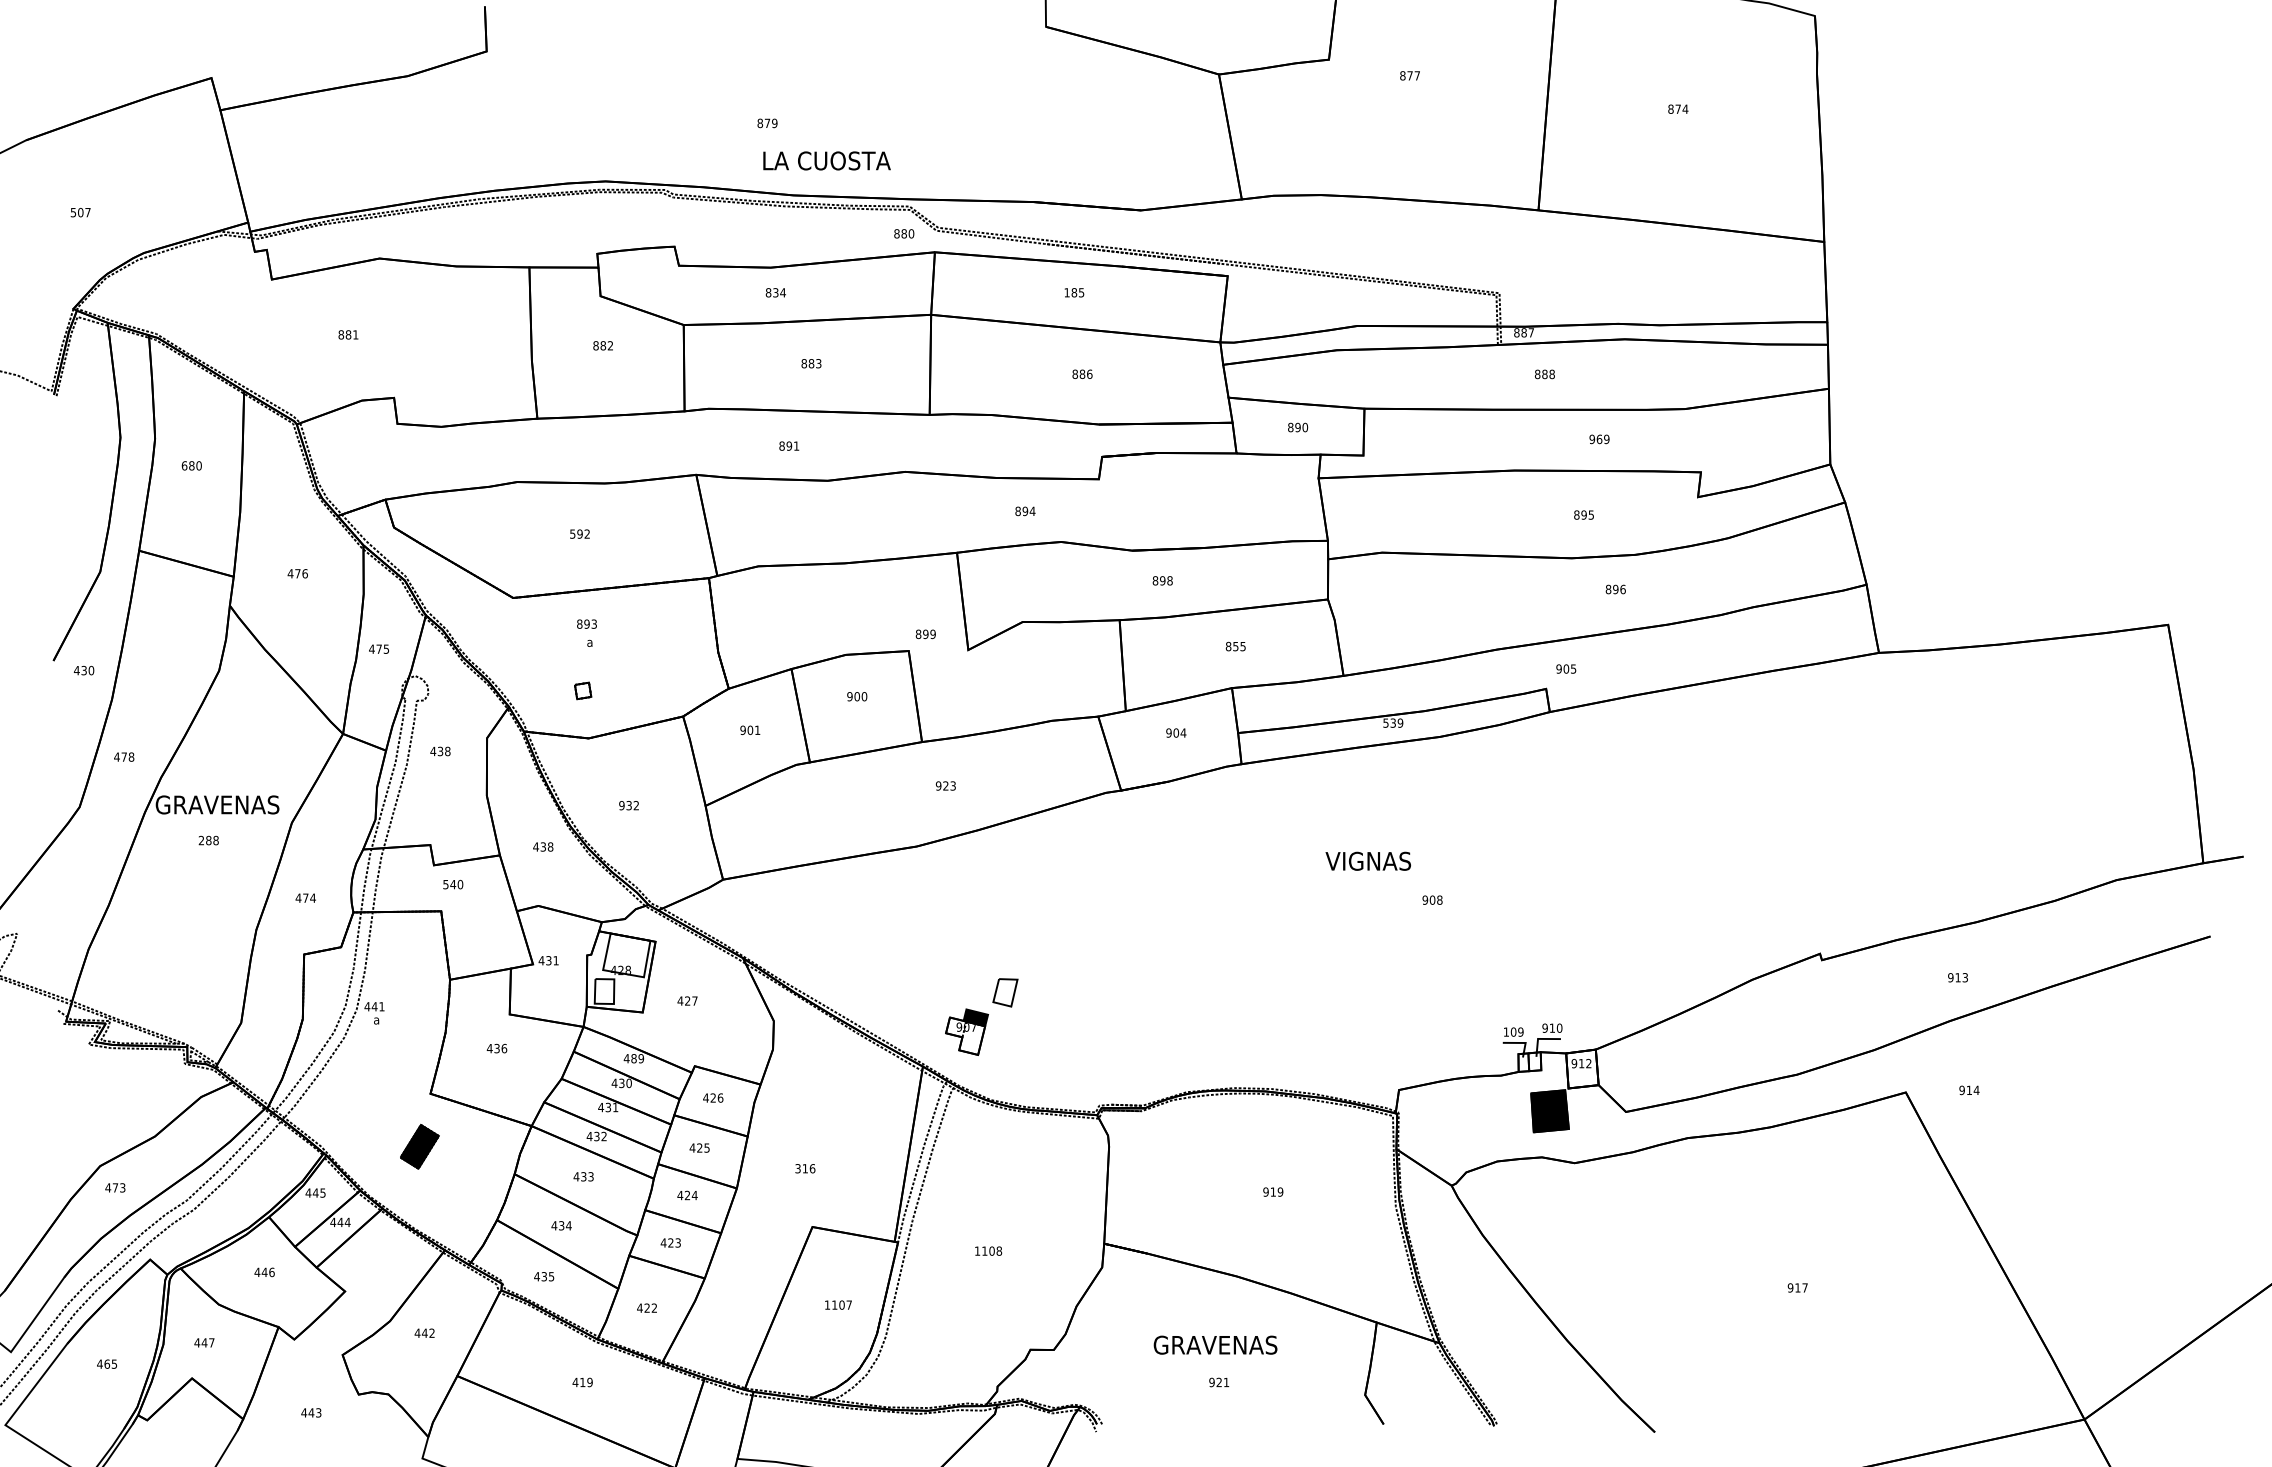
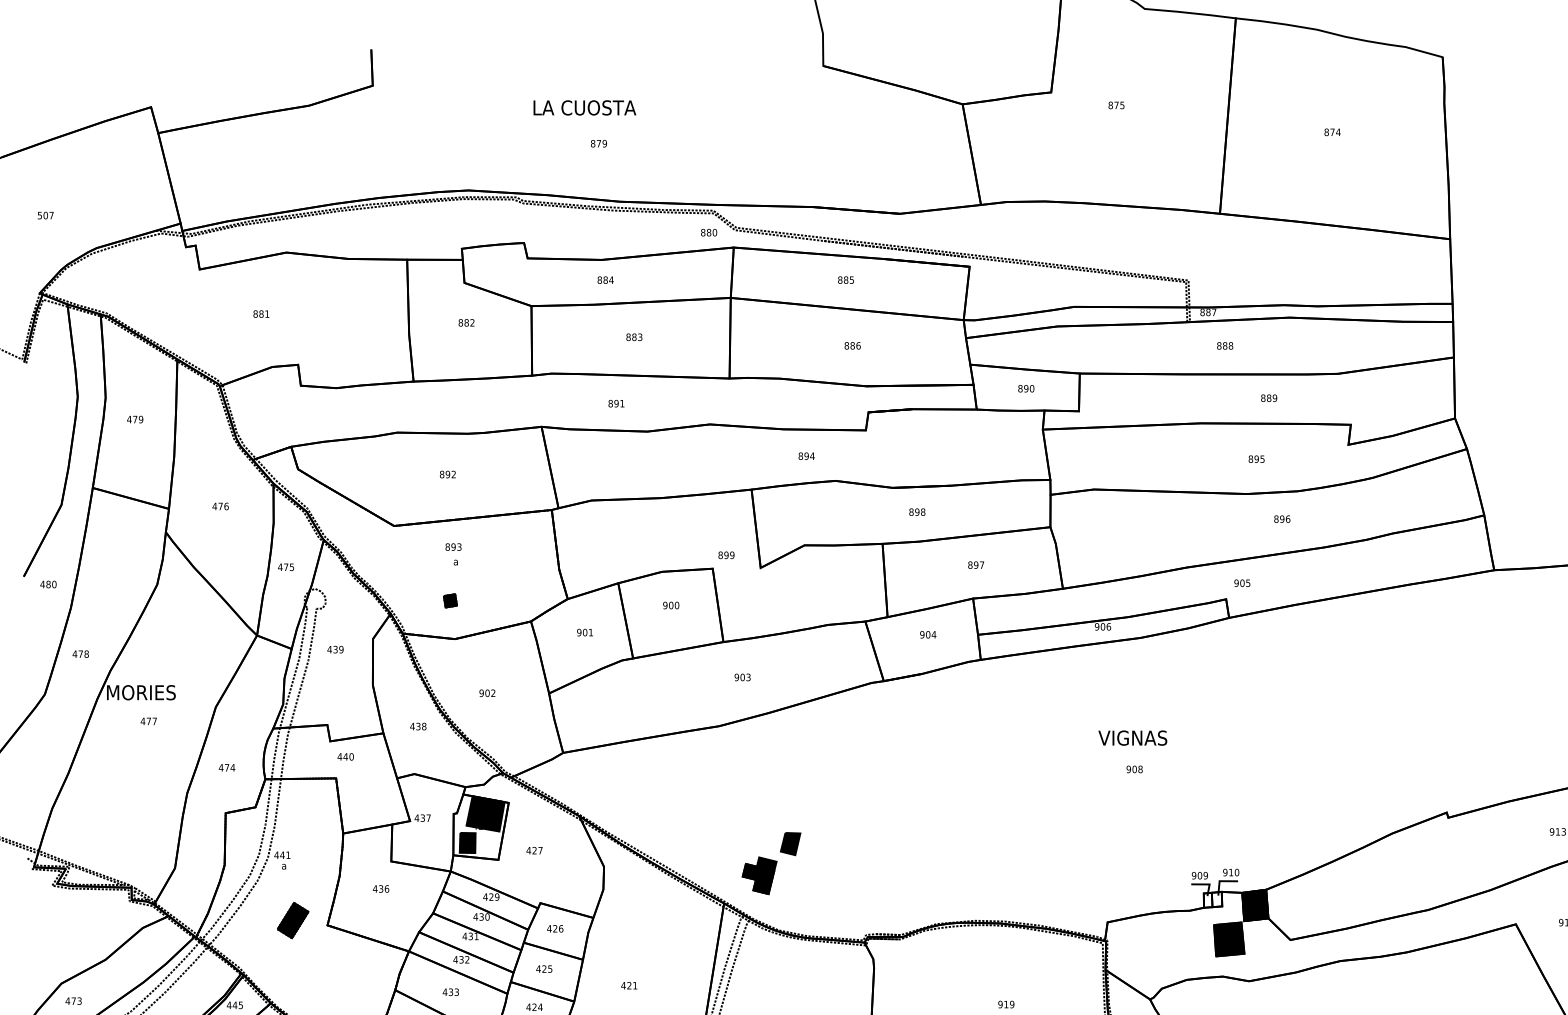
text: (1416, 75) -> (1121, 105), 877 -> 875
text: (826, 160) -> (584, 107), moved
text: (775, 292) -> (605, 279), 834 -> 884
text: (1066, 292) -> (839, 279), 185 -> 885
text: (1595, 439) -> (1265, 398), 969 -> 889
text: (191, 465) -> (134, 419), 680 -> 479
text: (572, 533) -> (441, 474), 592 -> 892
text: (1239, 646) -> (979, 565), 855 -> 897
text: (83, 670) -> (47, 584), 430 -> 480
fill: (582, 690) -> (449, 600), added
text: (1393, 722) -> (1103, 626), 539 -> 906
text: (447, 751) -> (341, 649), 438 -> 439
text: (945, 785) -> (742, 677), 923 -> 903
text: (217, 804) -> (155, 692), GRAVENAS -> MORIES
text: (628, 805) -> (486, 693), 932 -> 902
text: (208, 840) -> (148, 721), 288 -> 477
text: (1367, 860) -> (1132, 737), moved
text: (445, 884) -> (339, 756), 540 -> 440
fill: (626, 955) -> (485, 813), added
text: (555, 960) -> (428, 818), 431 -> 437
fill: (604, 991) -> (467, 842), added
fill: (1005, 992) -> (790, 843), added
text: (1506, 1031) -> (1194, 875), 109 -> 909
fill: (965, 1035) -> (758, 878), added
text: (633, 1058) -> (491, 896), 489 -> 429
fill: (1582, 1068) -> (1255, 905), added
part: (419, 1146) -> (292, 920), moved
text: (805, 1168) -> (629, 985), 316 -> 421

